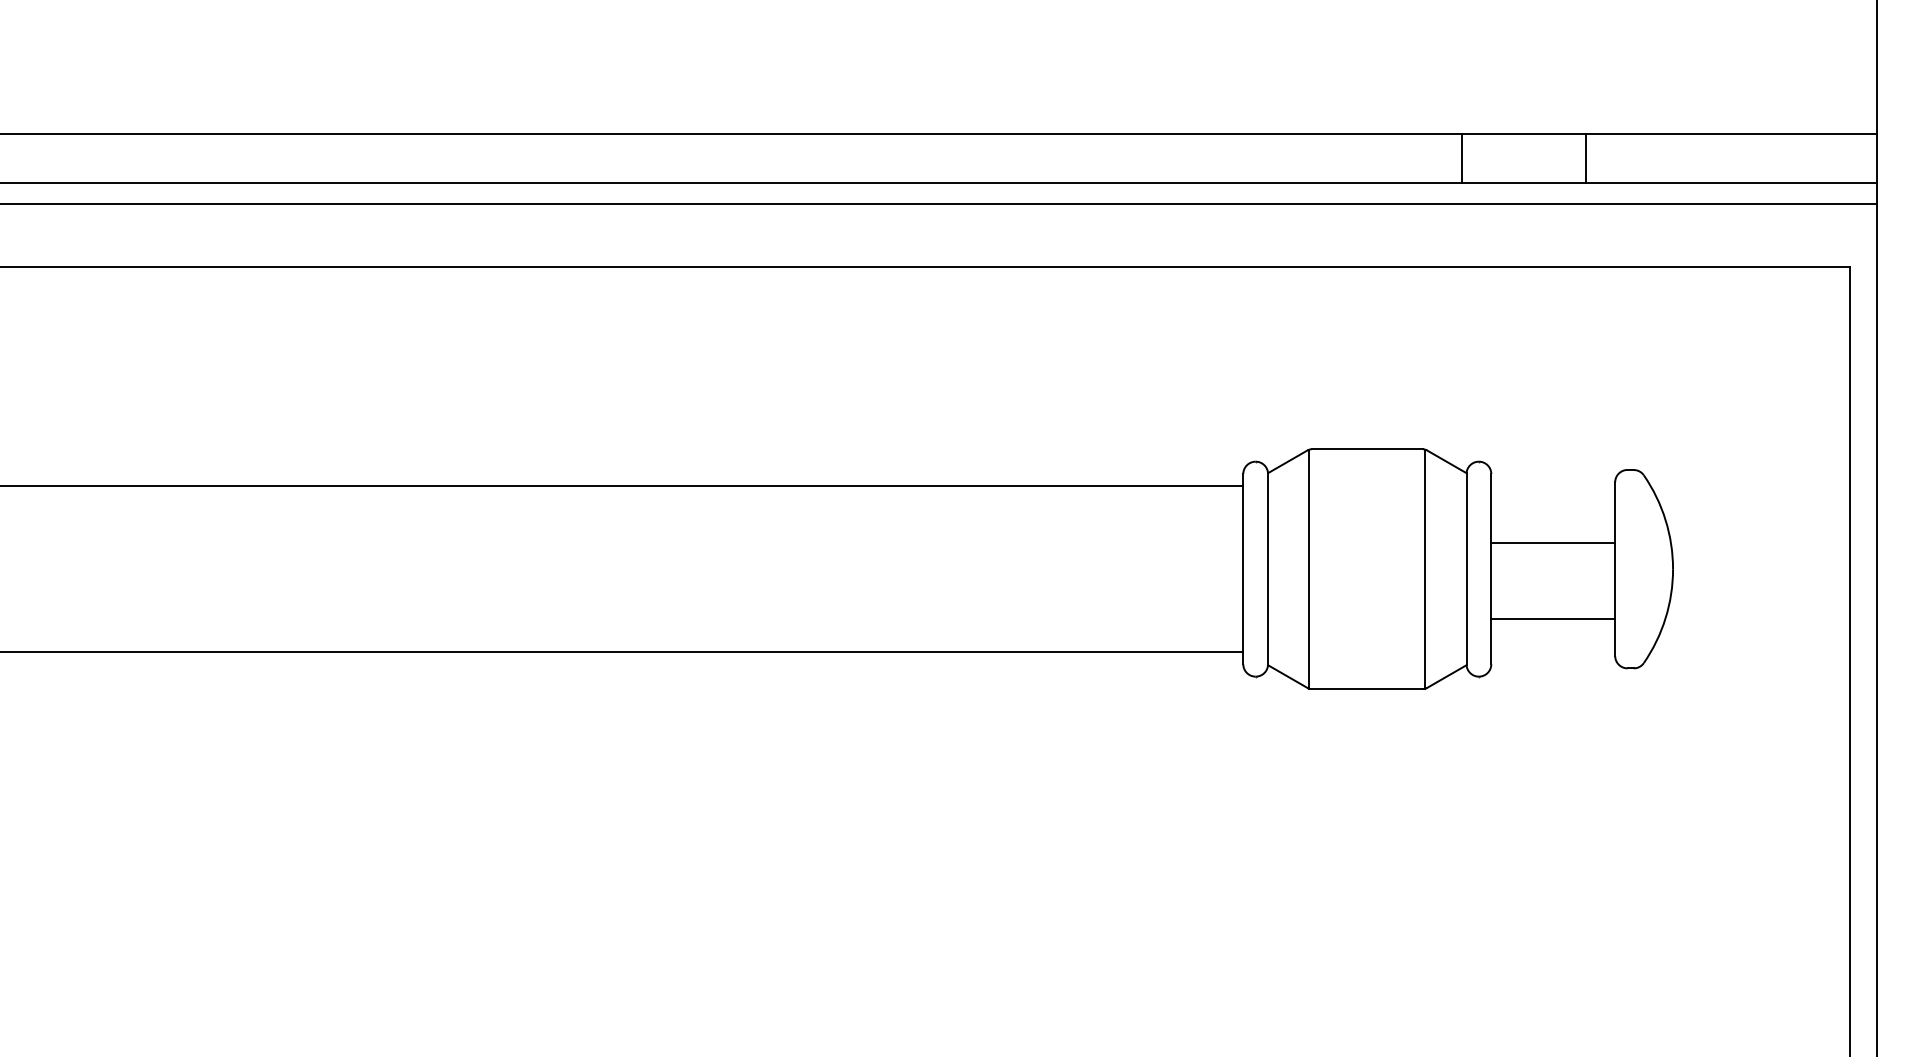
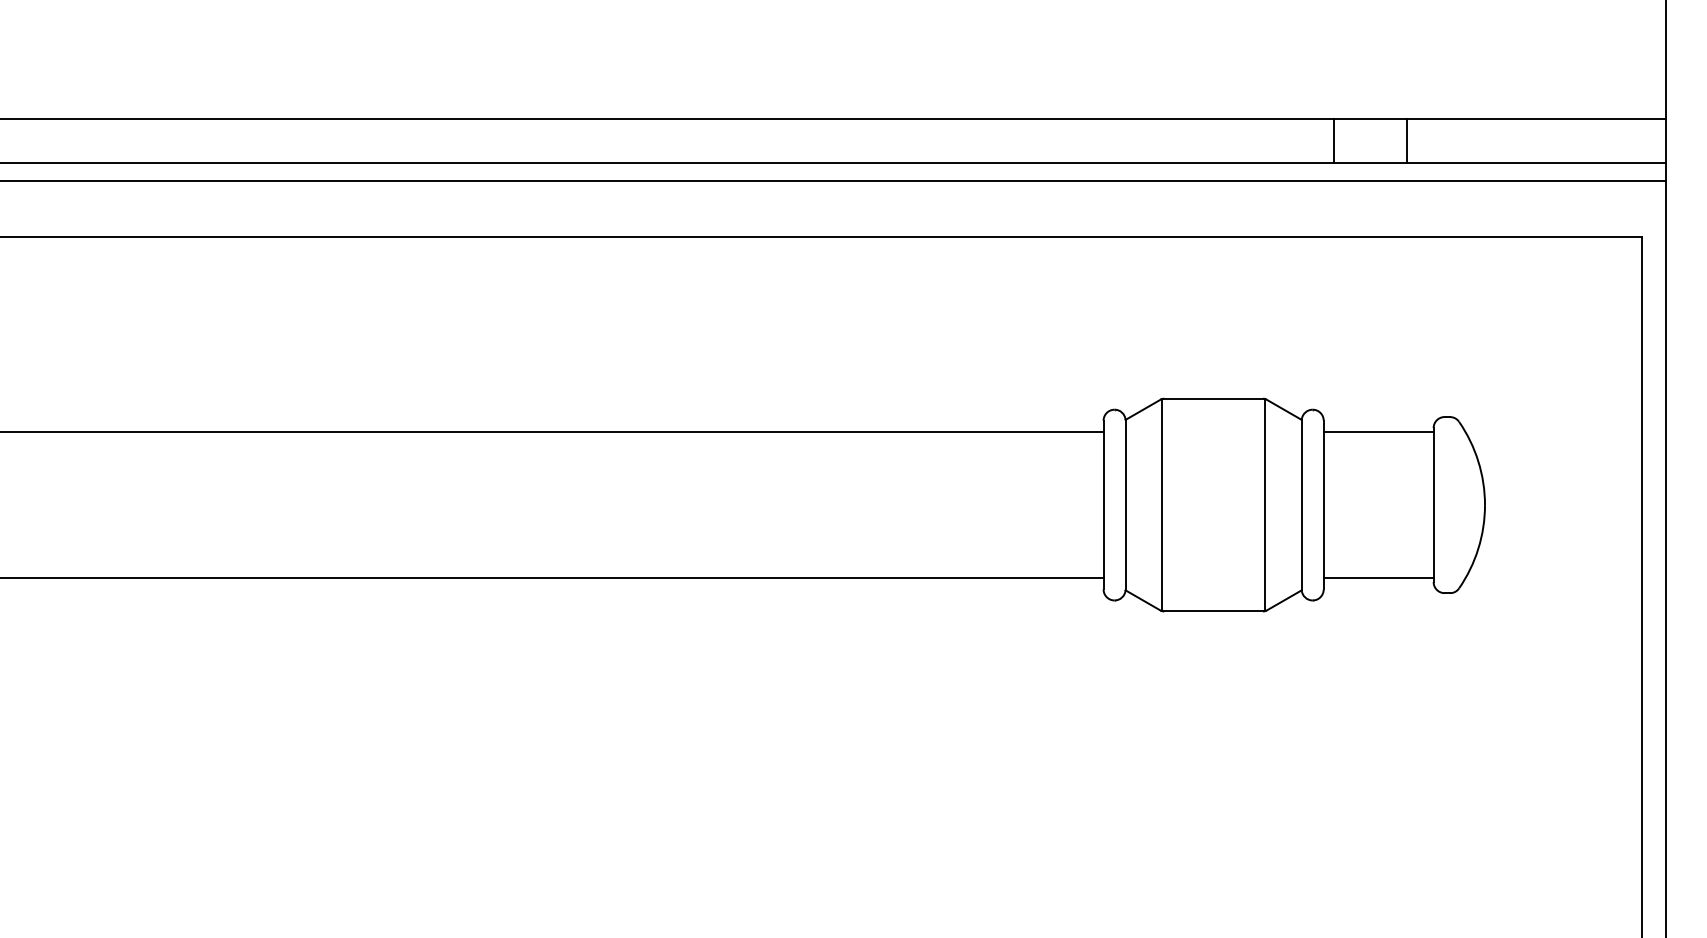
line: (1461, 158) -> (1333, 140), moved
line: (1553, 543) -> (1378, 431), moved
line: (1553, 618) -> (1378, 578), moved

